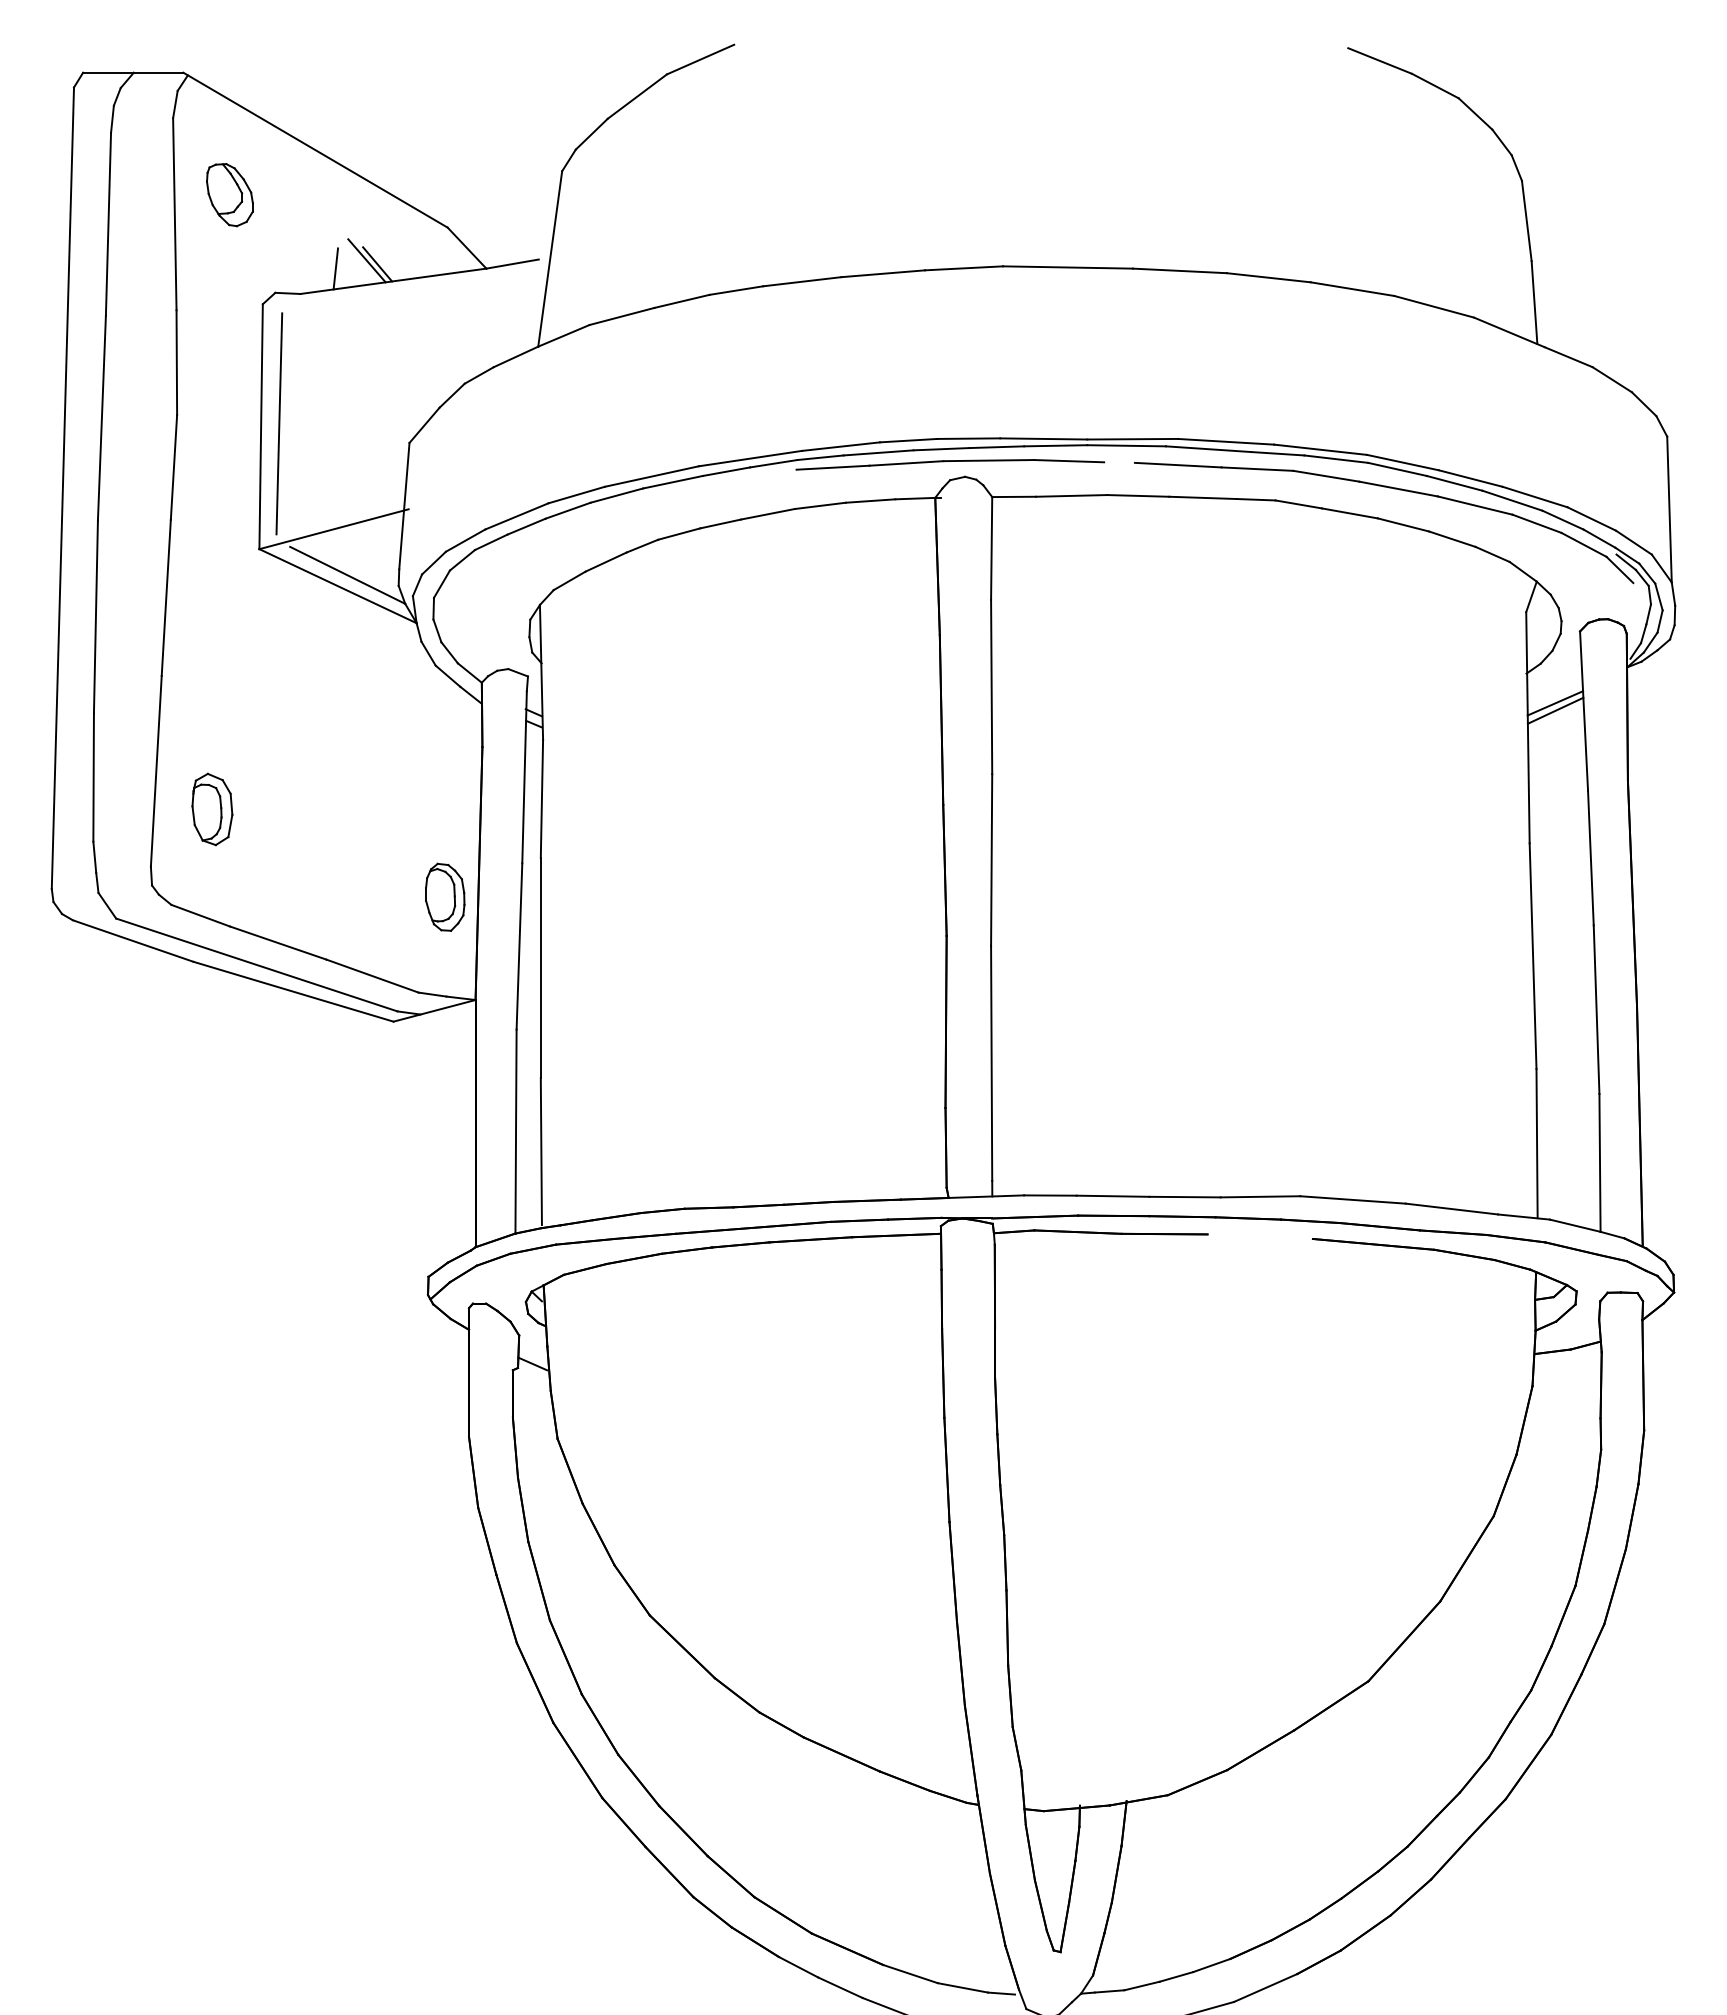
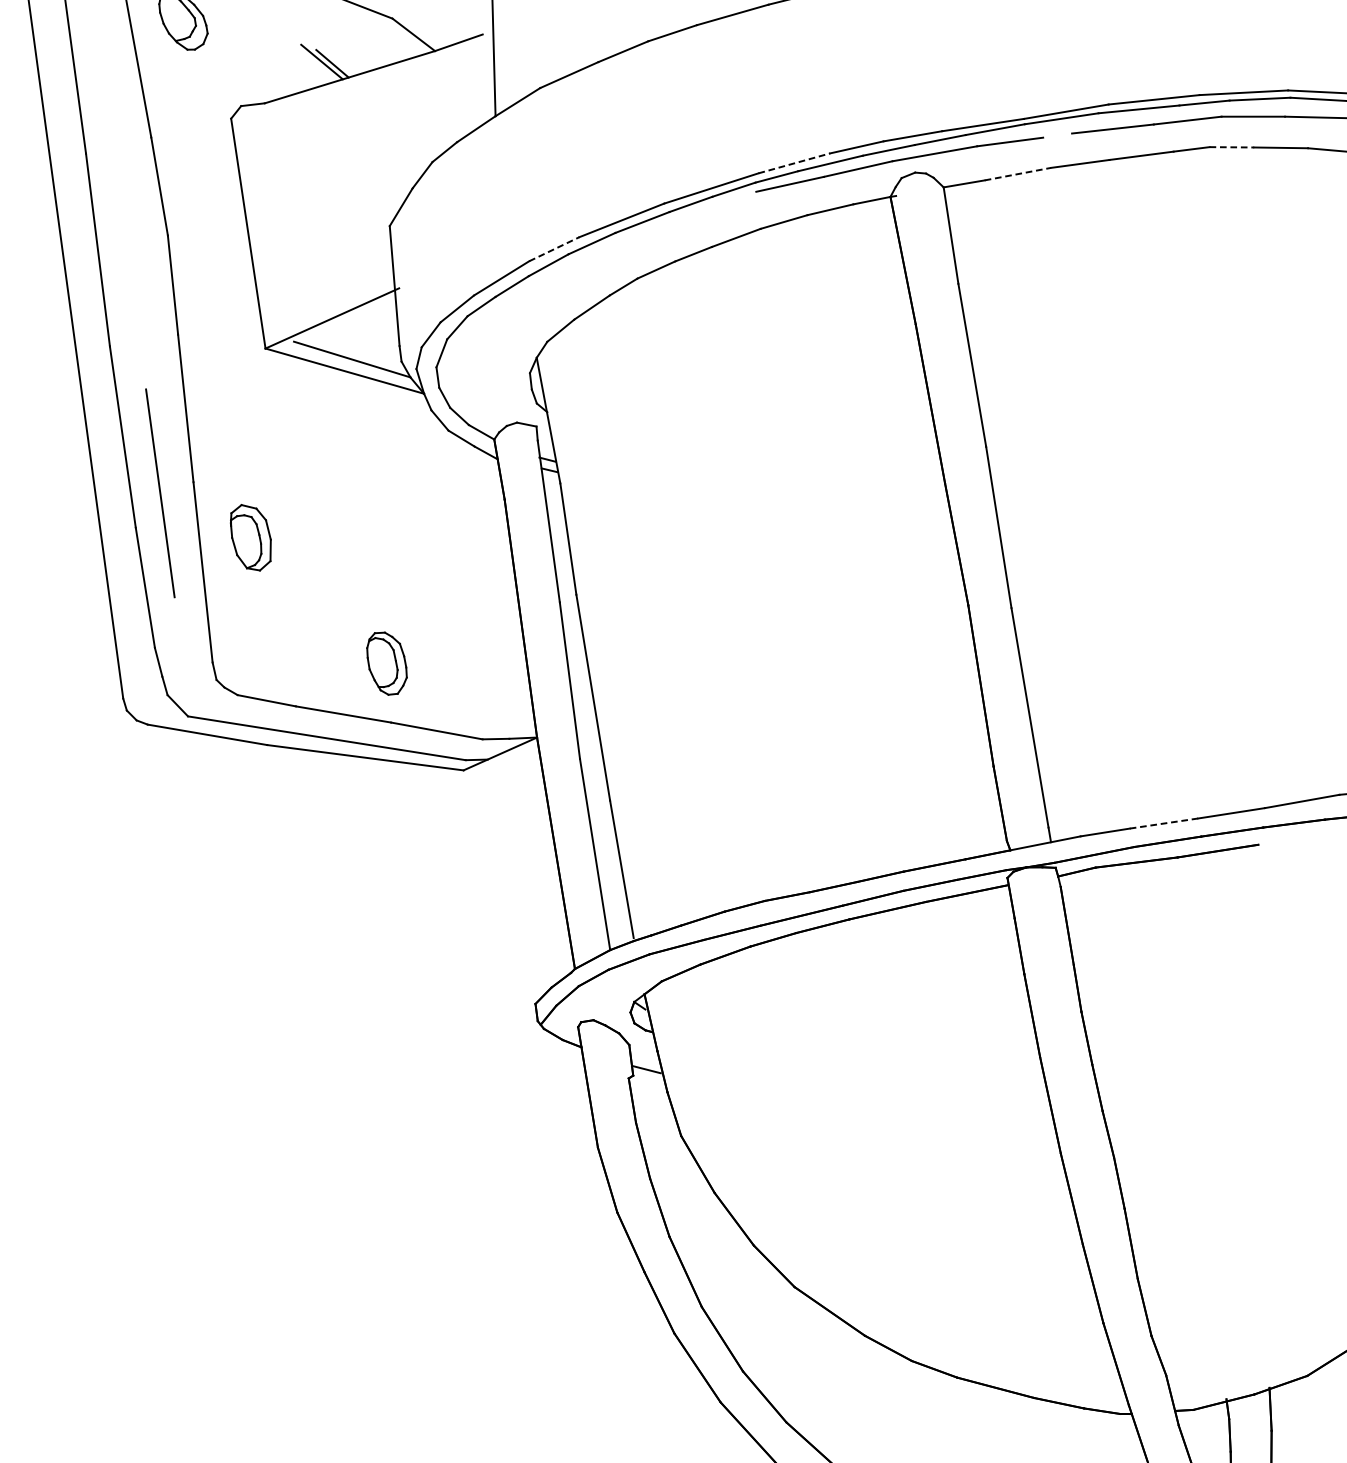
line: (335, 268) -> (293, 74), removed
line: (279, 423) -> (160, 492), moved
line: (841, 446) -> (794, 163), solid -> dashed
line: (577, 494) -> (554, 248), solid -> dashed
line: (1071, 495) -> (1017, 173), solid -> dashed
line: (1298, 504) -> (1231, 147), solid -> dashed
part: (212, 809) -> (251, 537), moved
part: (445, 896) -> (387, 662), moved
line: (1113, 1196) -> (1164, 823), solid -> dashed

